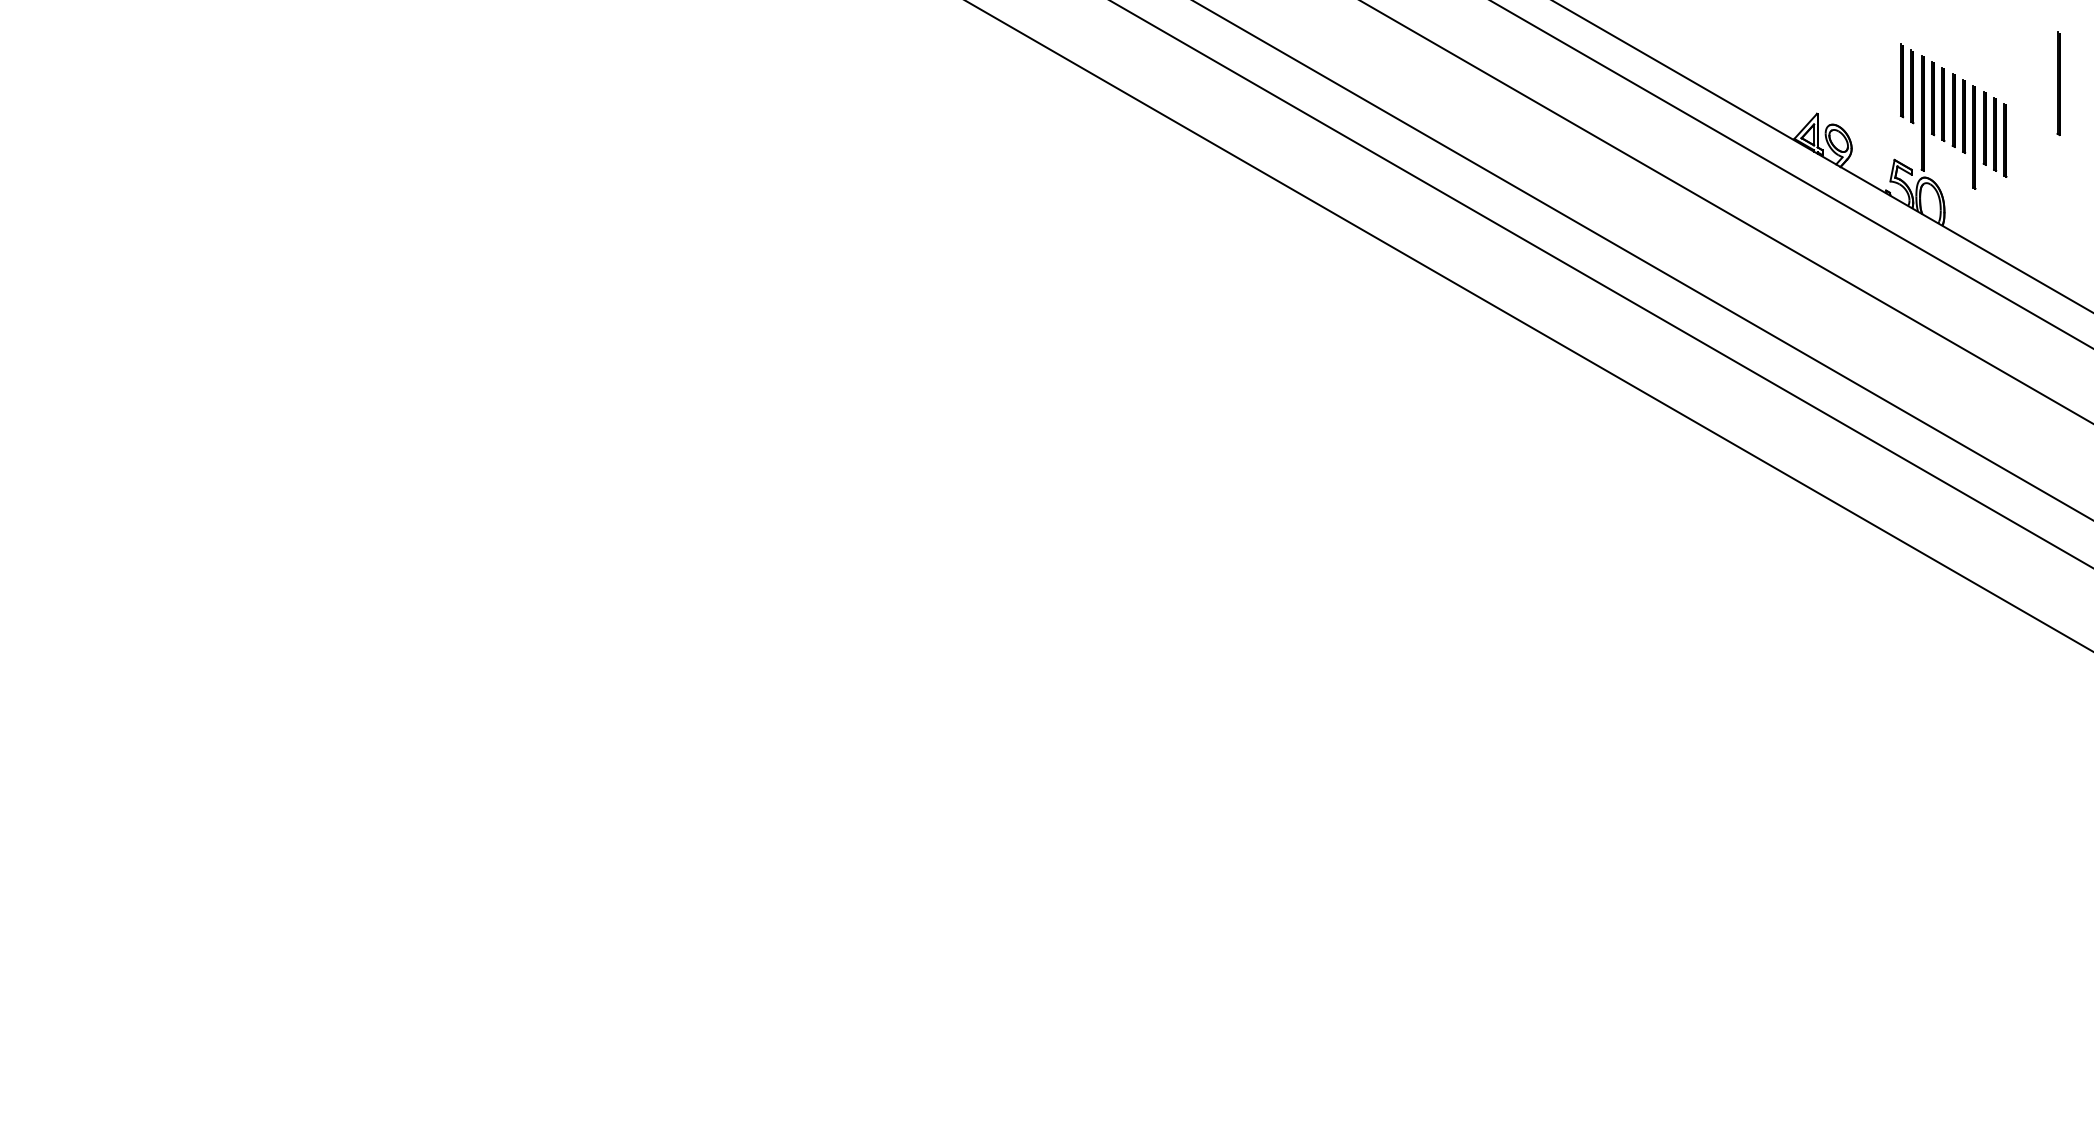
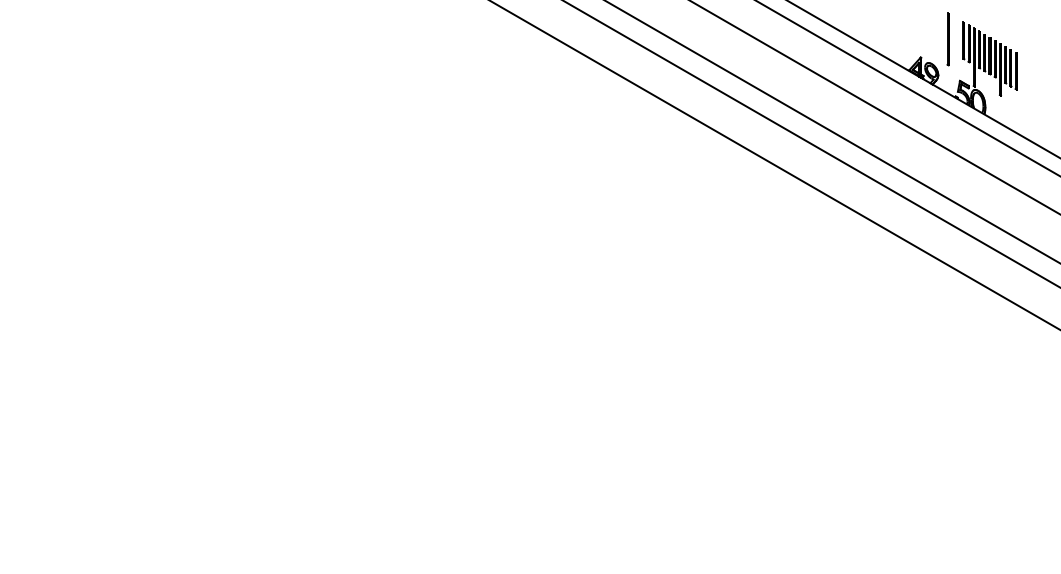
line: (2057, 84) -> (947, 39), moved

